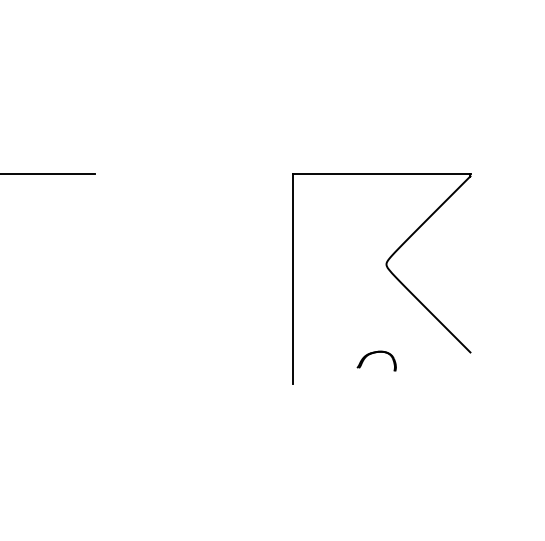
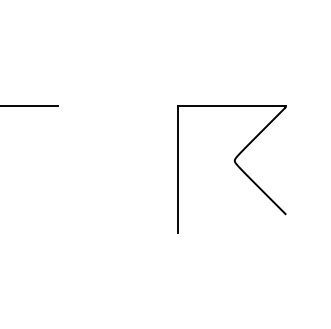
part: (376, 359) -> (228, 218), removed

